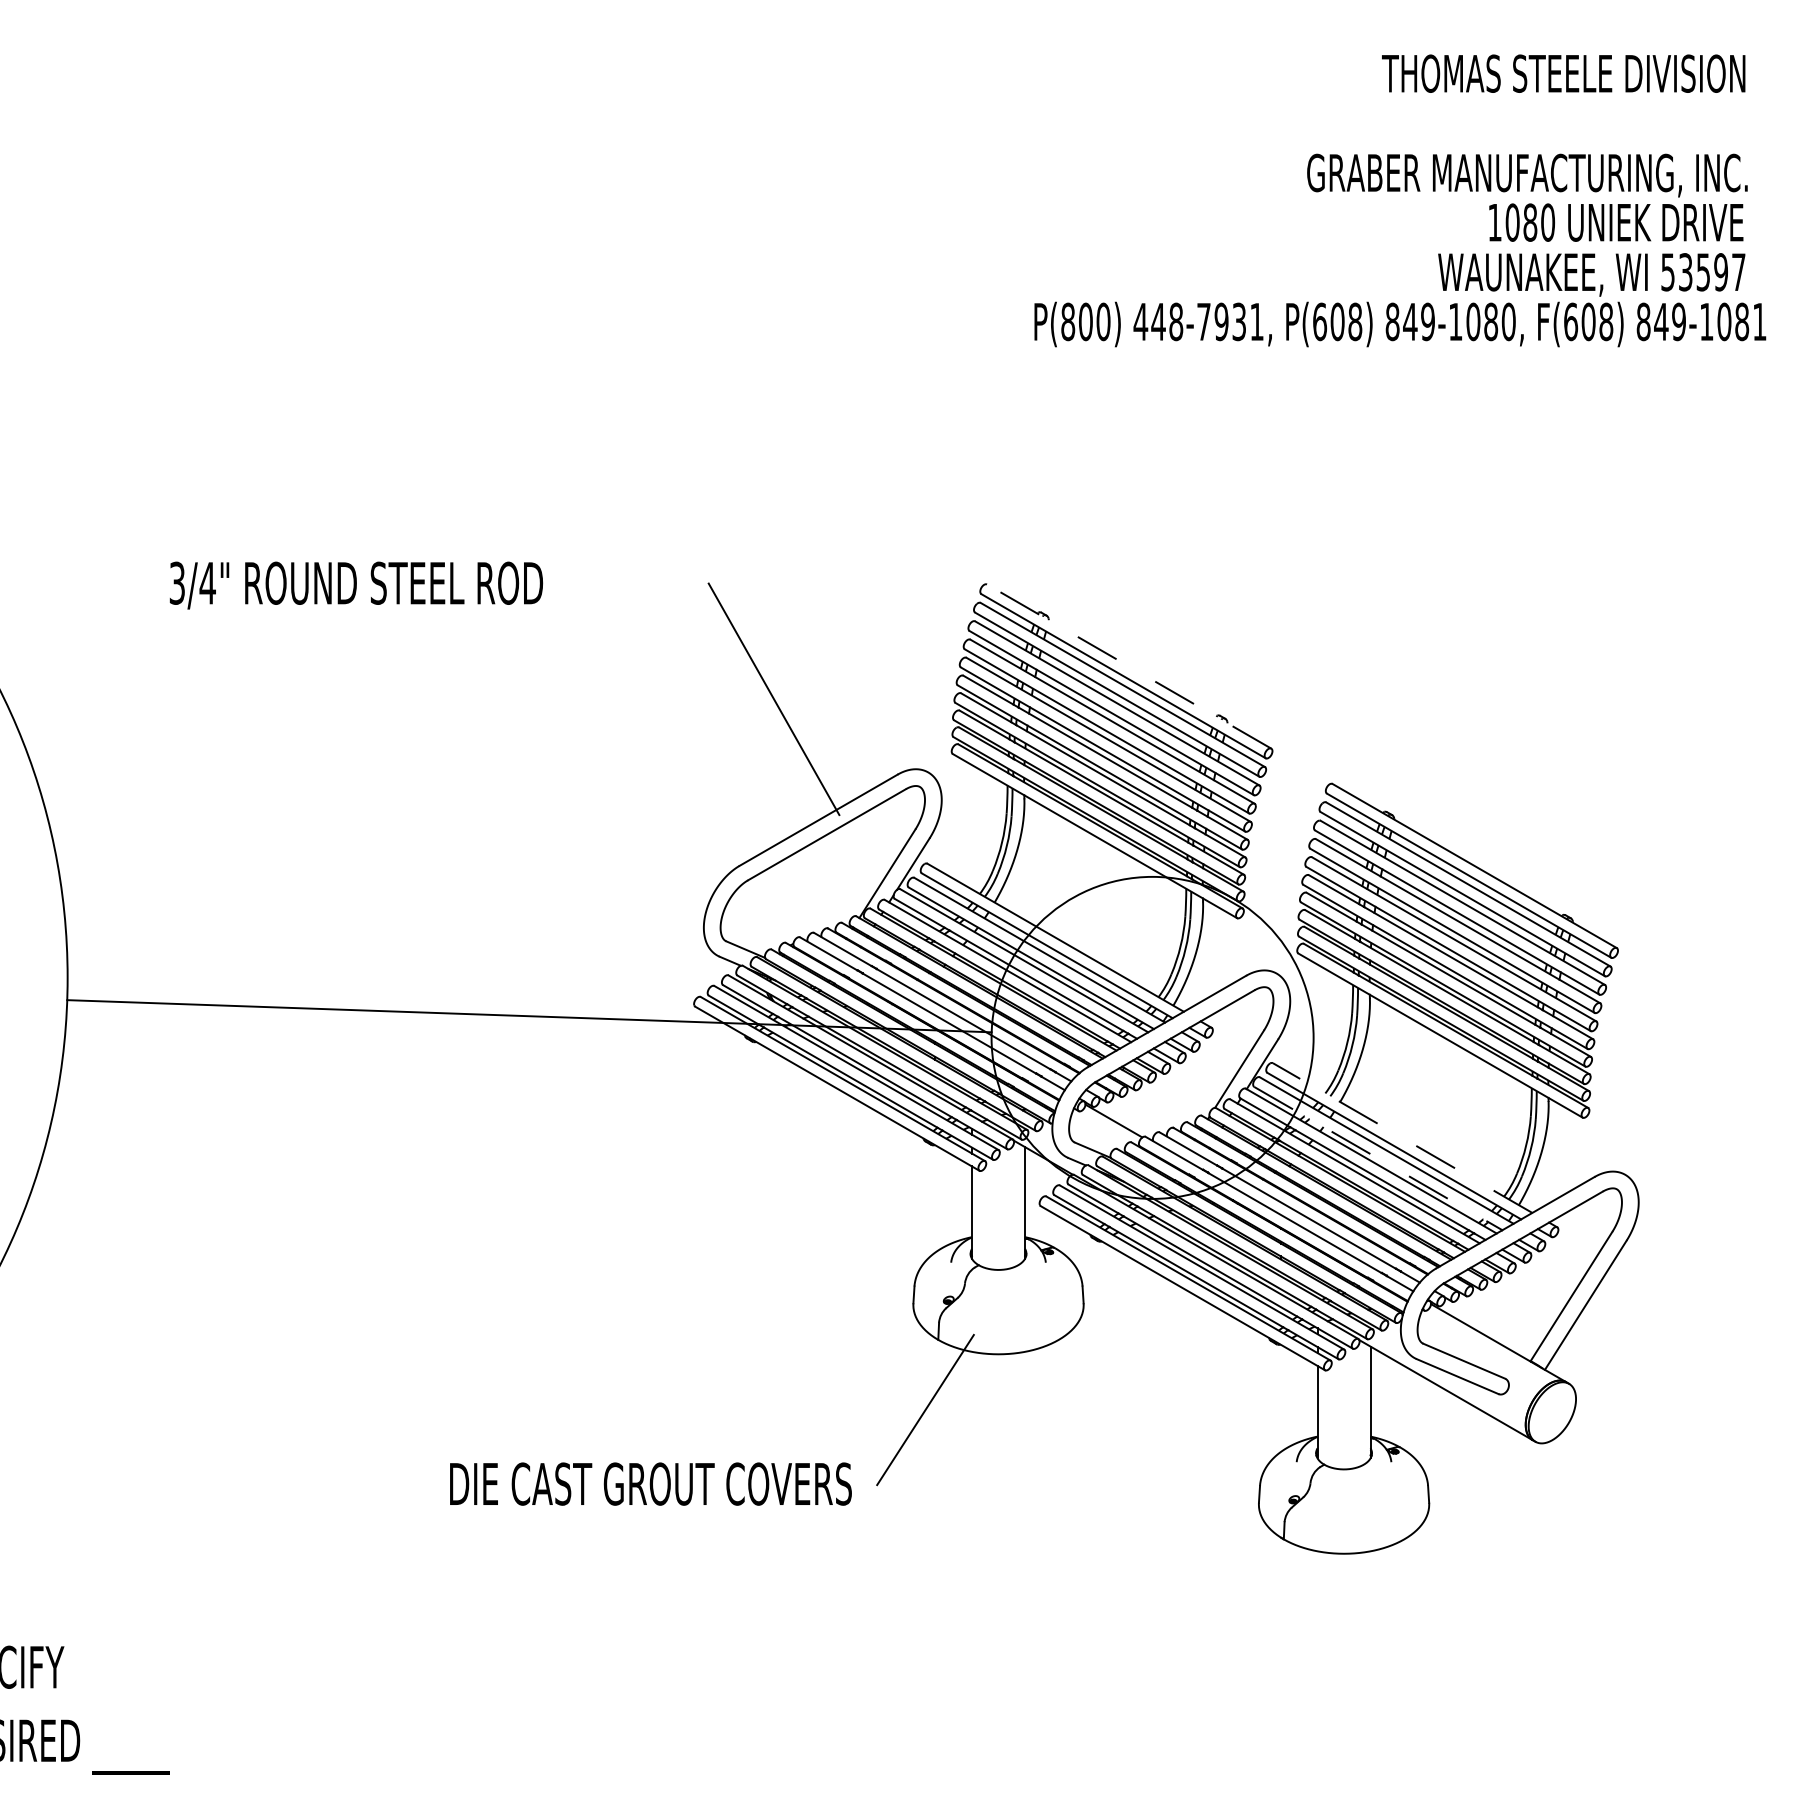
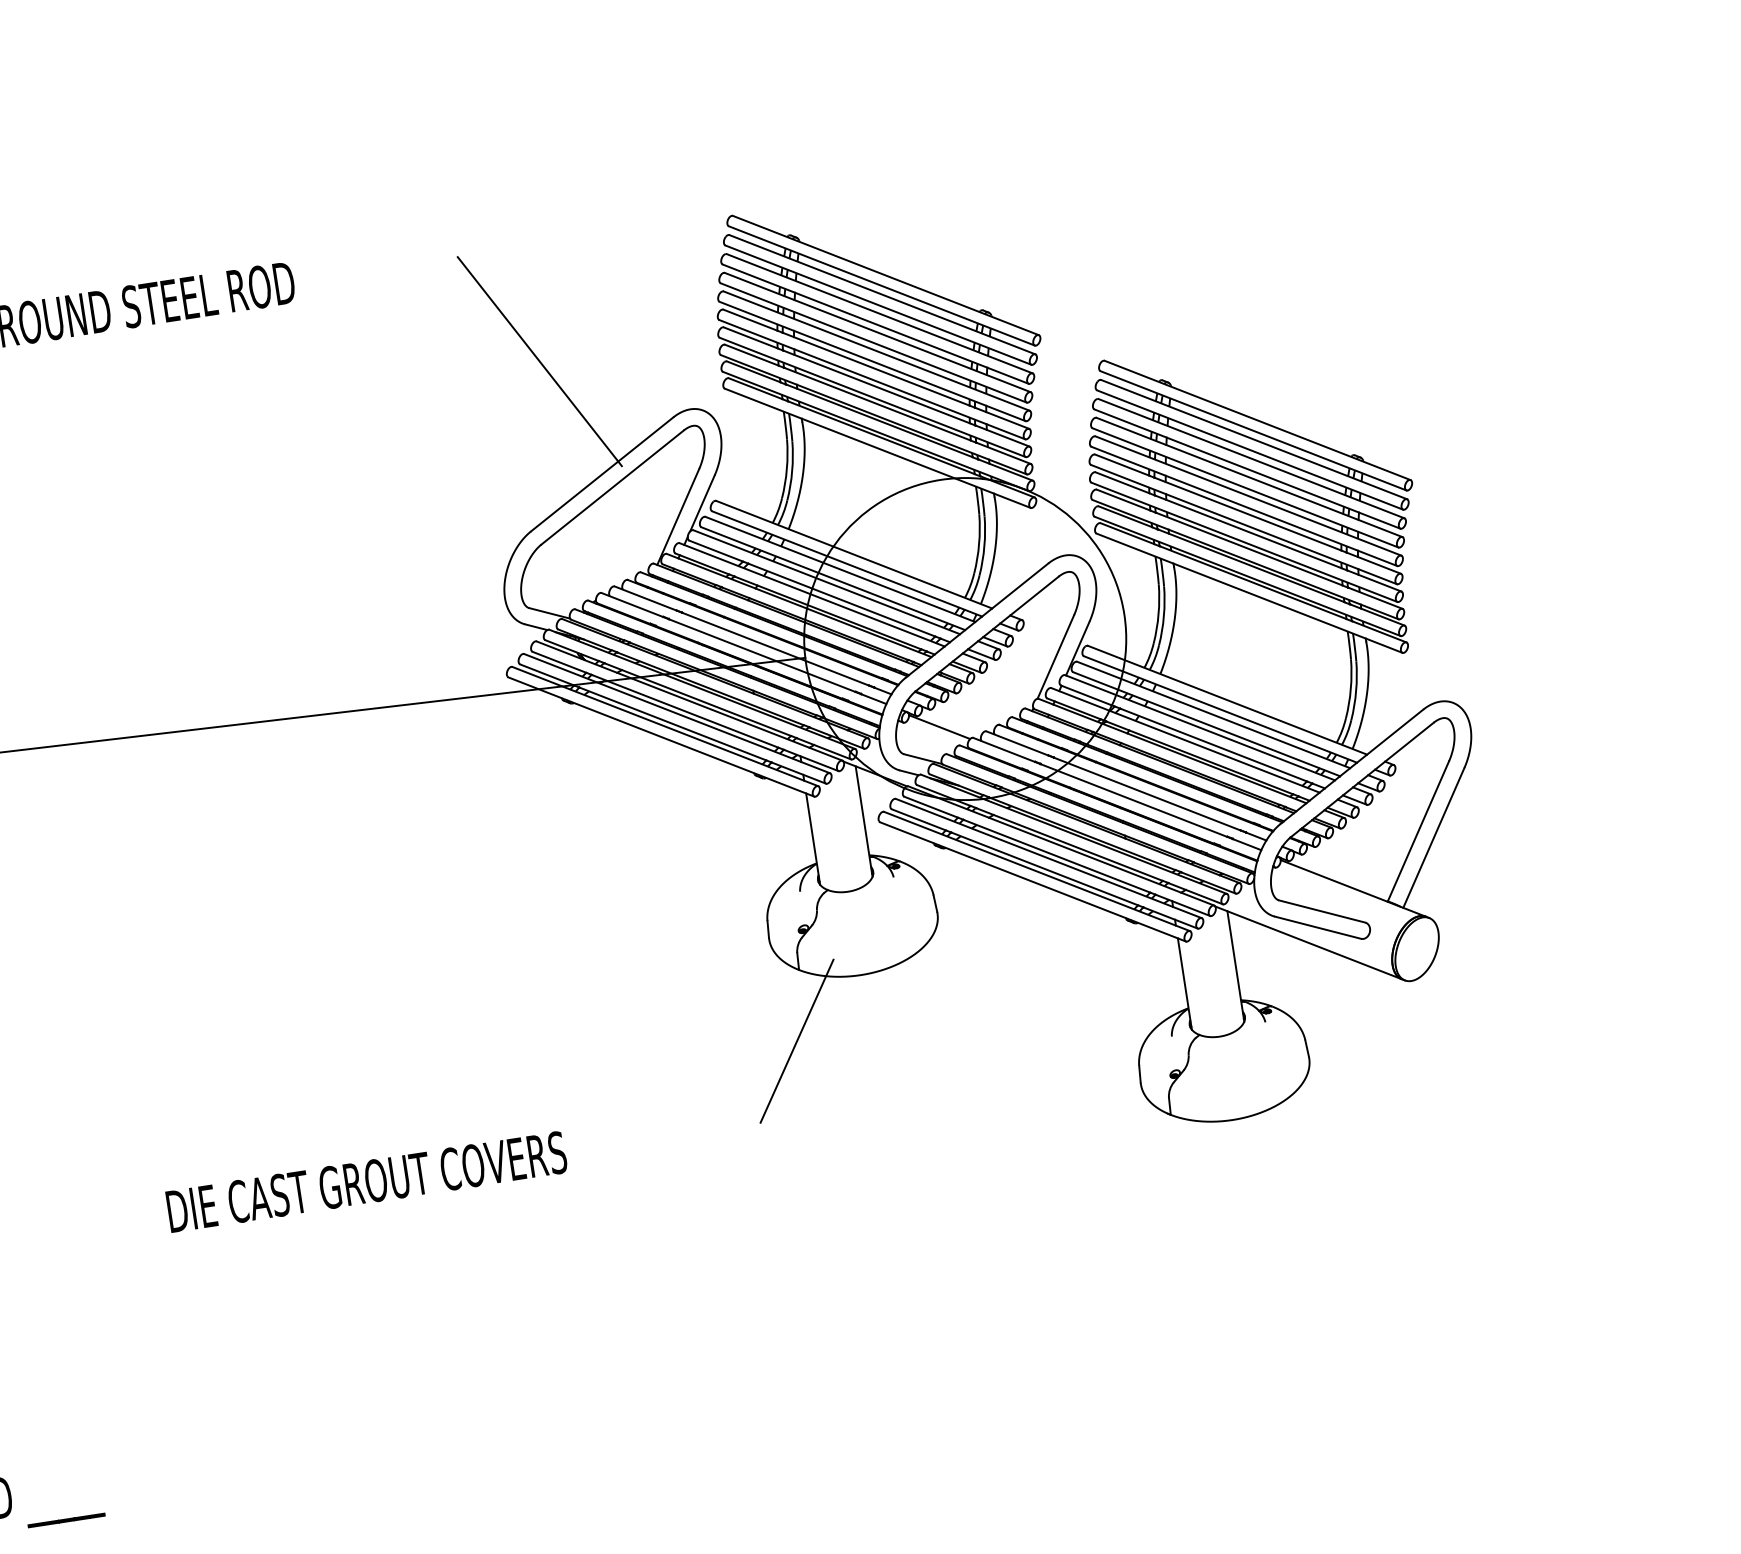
line: (1128, 666) -> (885, 275), dashed -> solid
line: (1402, 1138) -> (1227, 700), dashed -> solid
line: (1378, 1158) -> (1206, 724), dashed -> solid
text: (650, 1483) -> (366, 1181), moved

